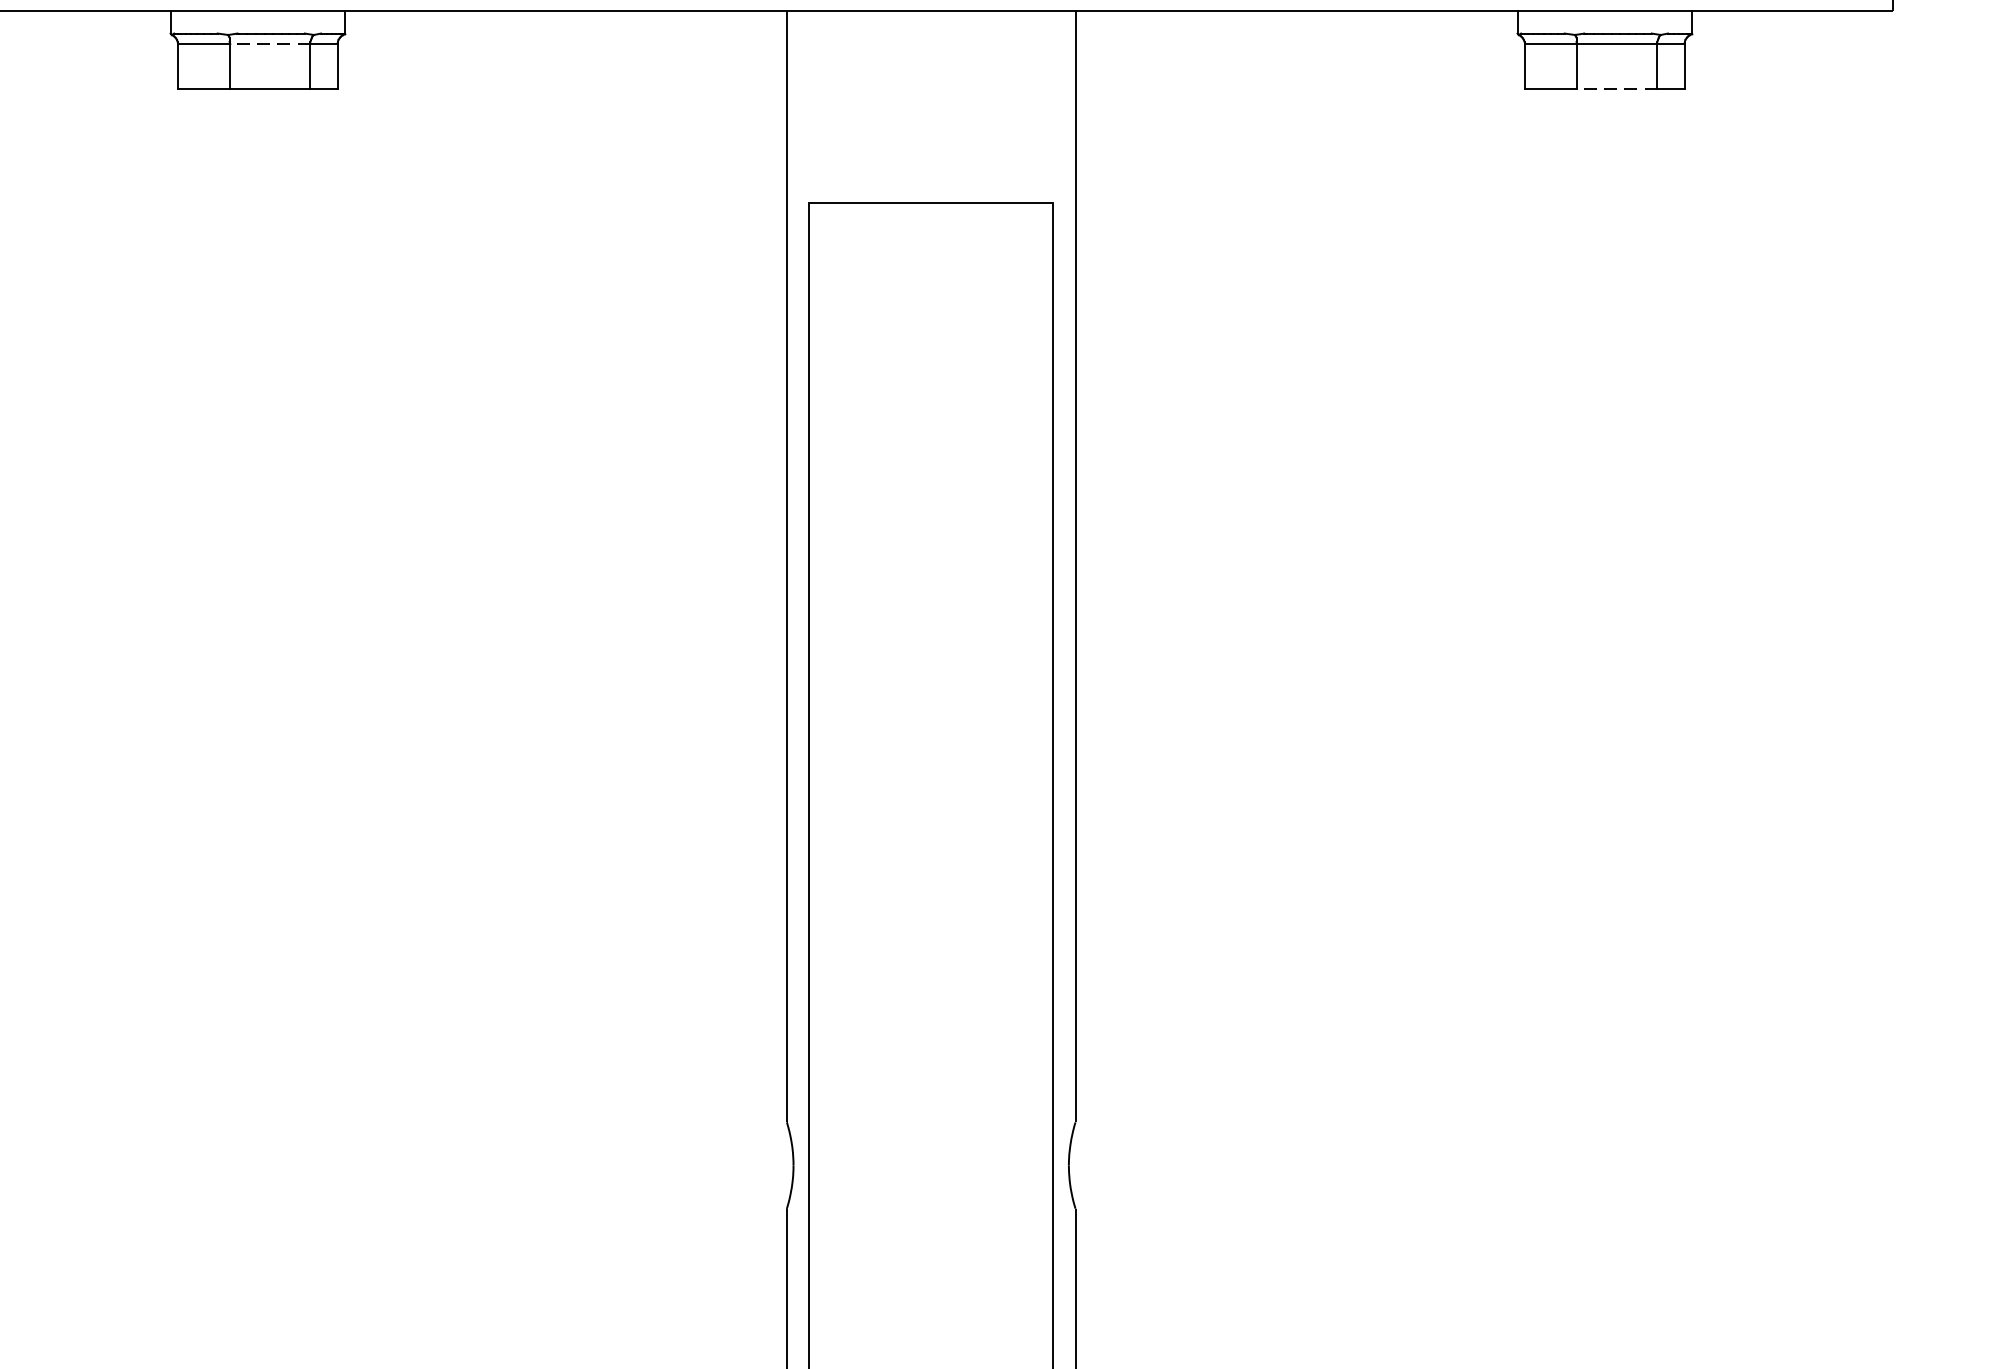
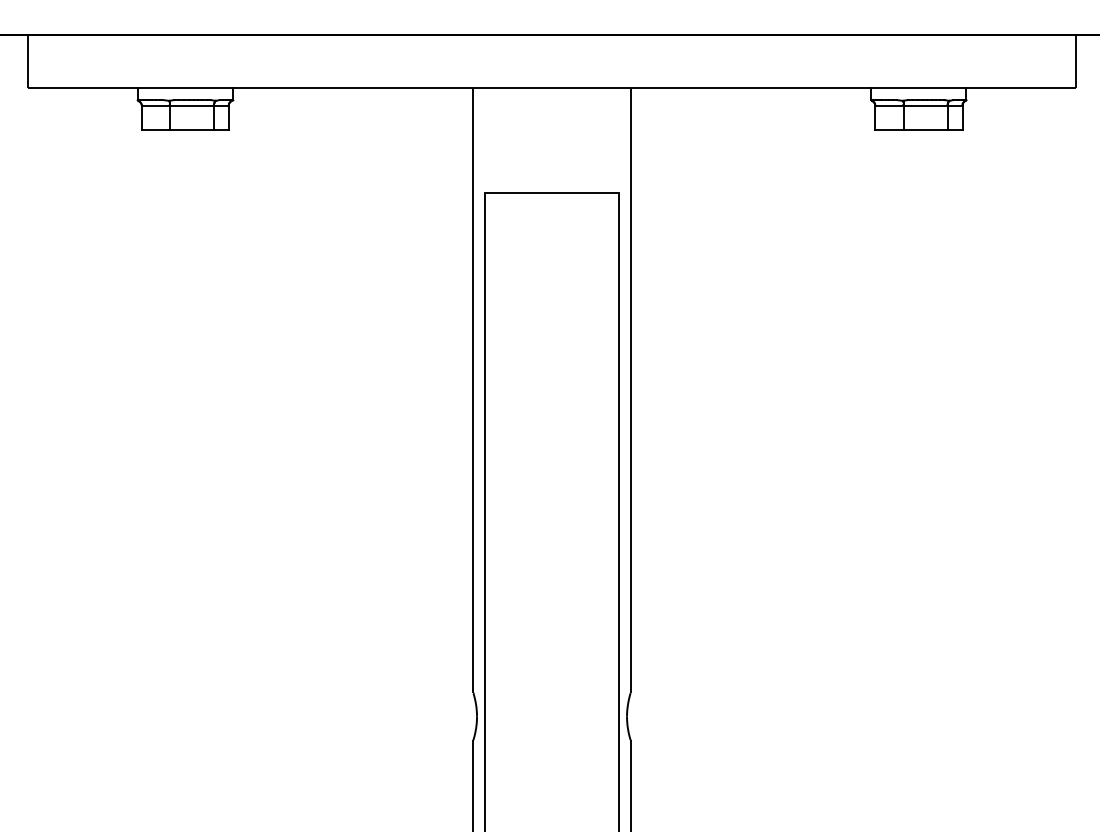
line: (271, 43) -> (192, 105), dashed -> solid
line: (1616, 89) -> (925, 130), dashed -> solid

